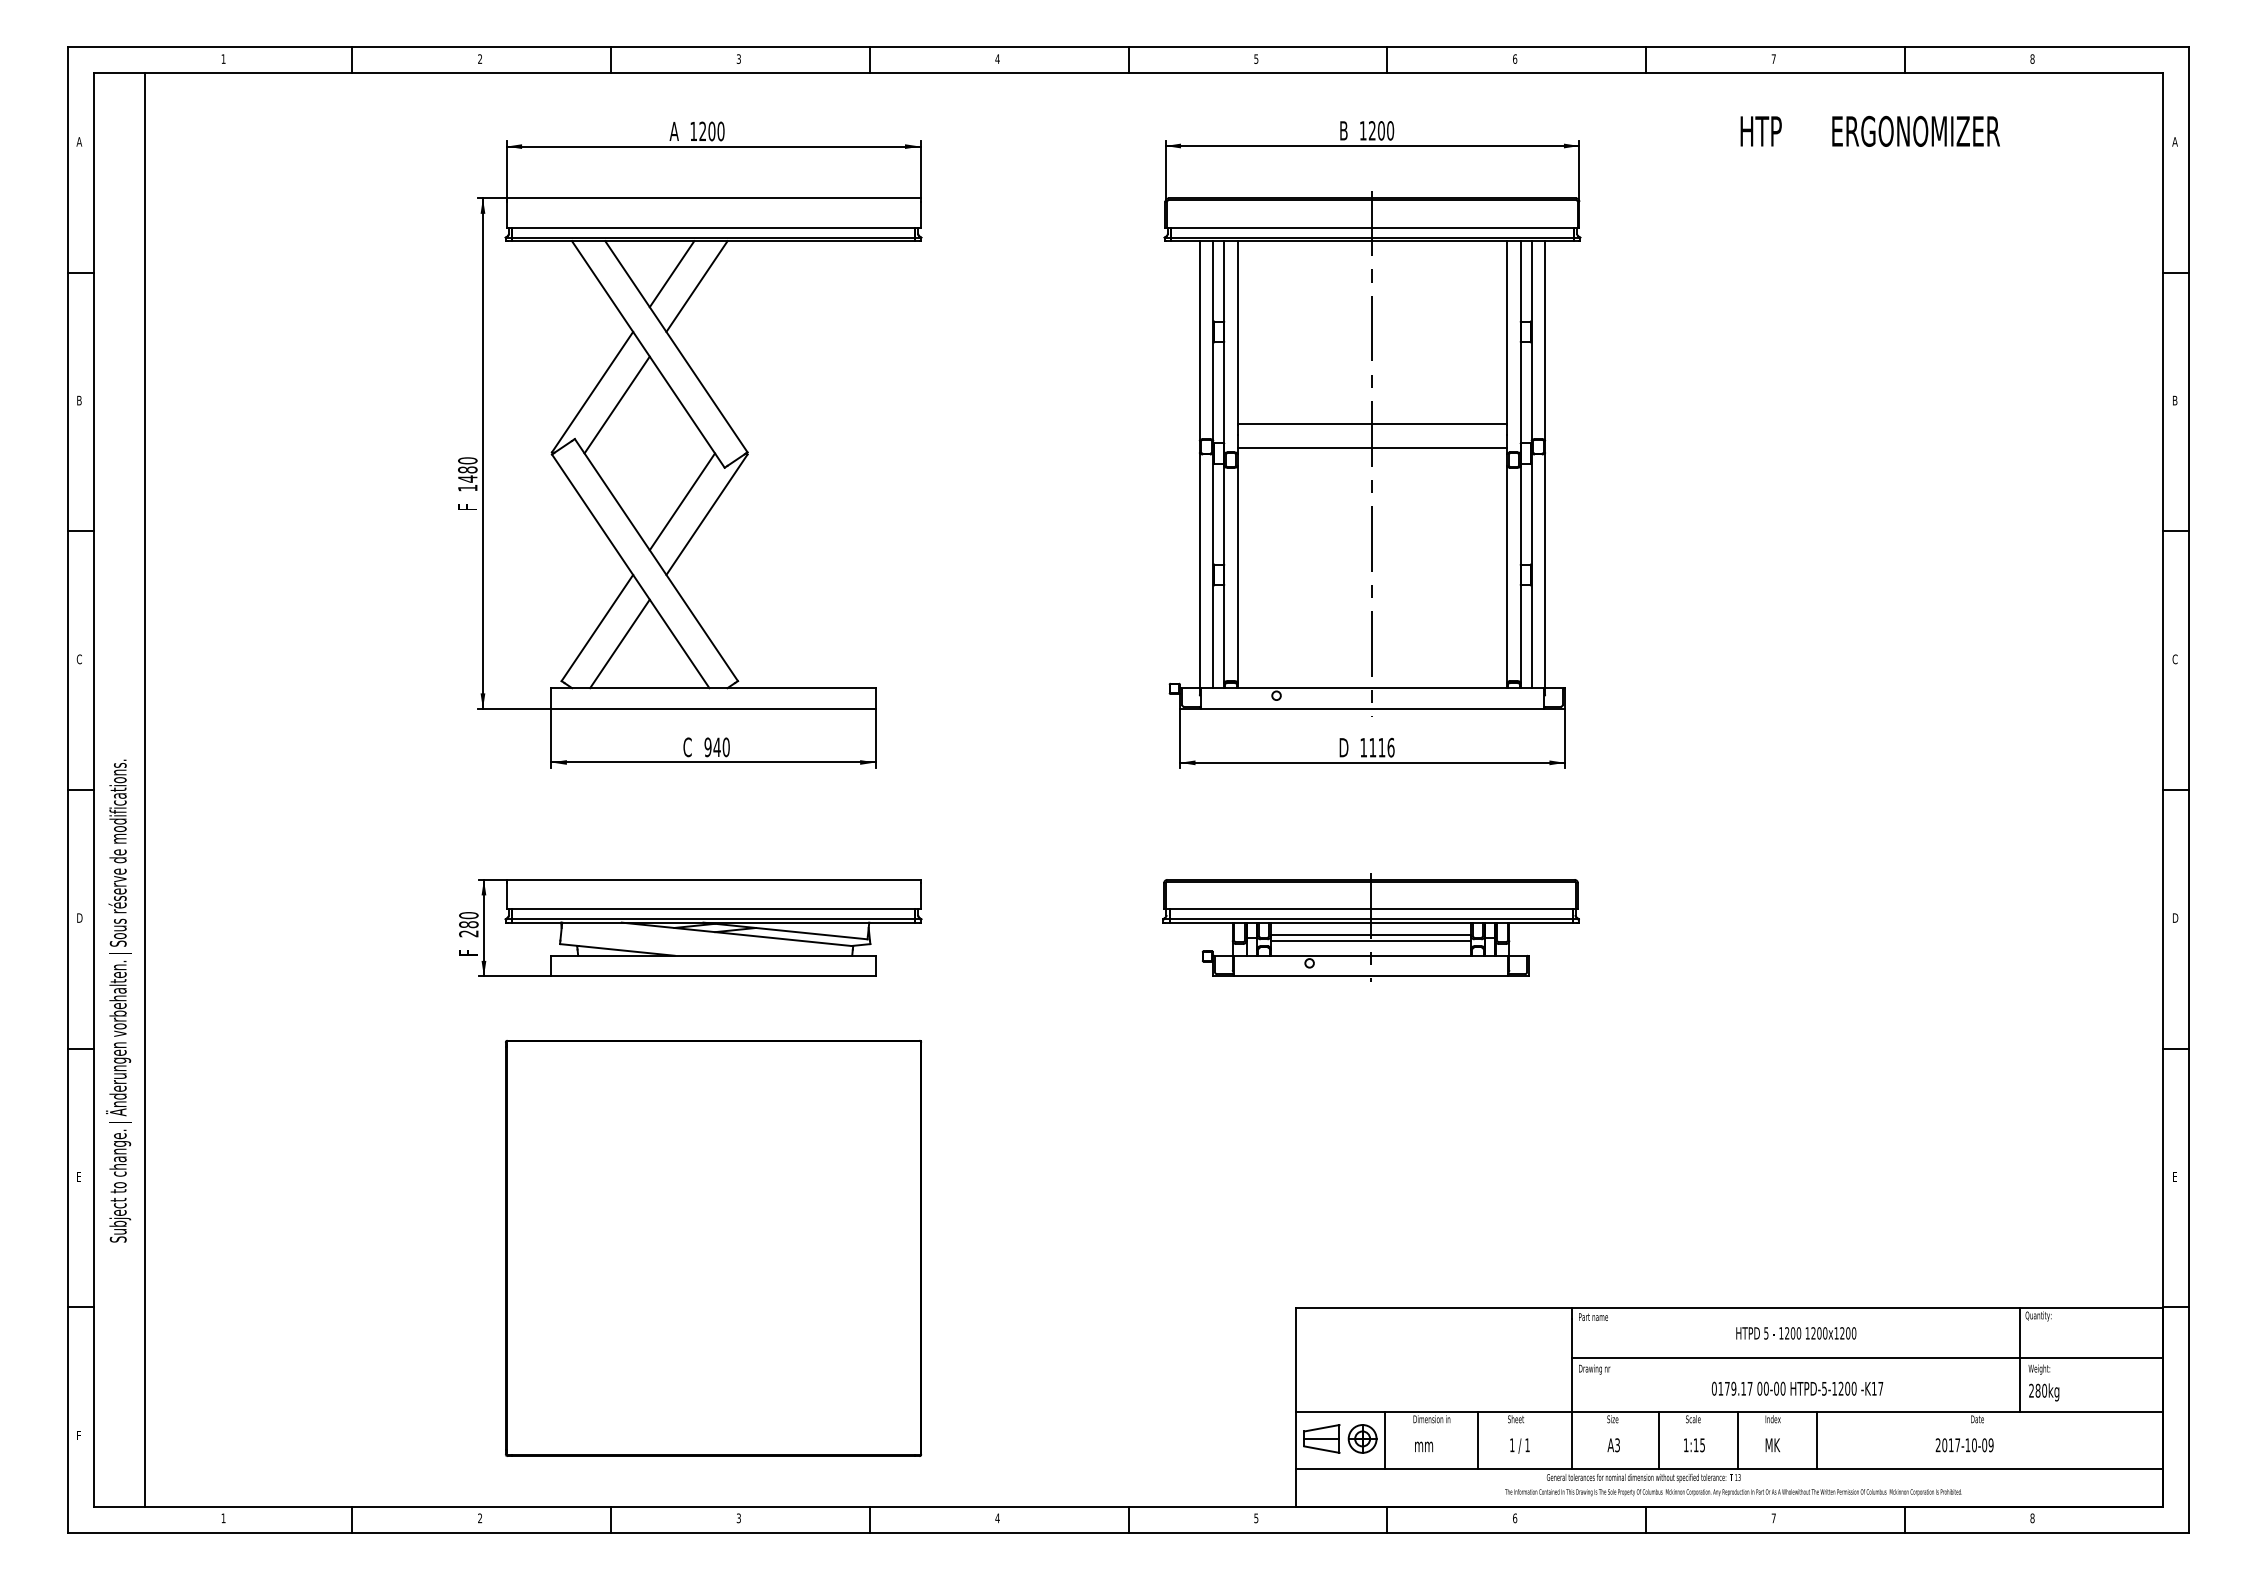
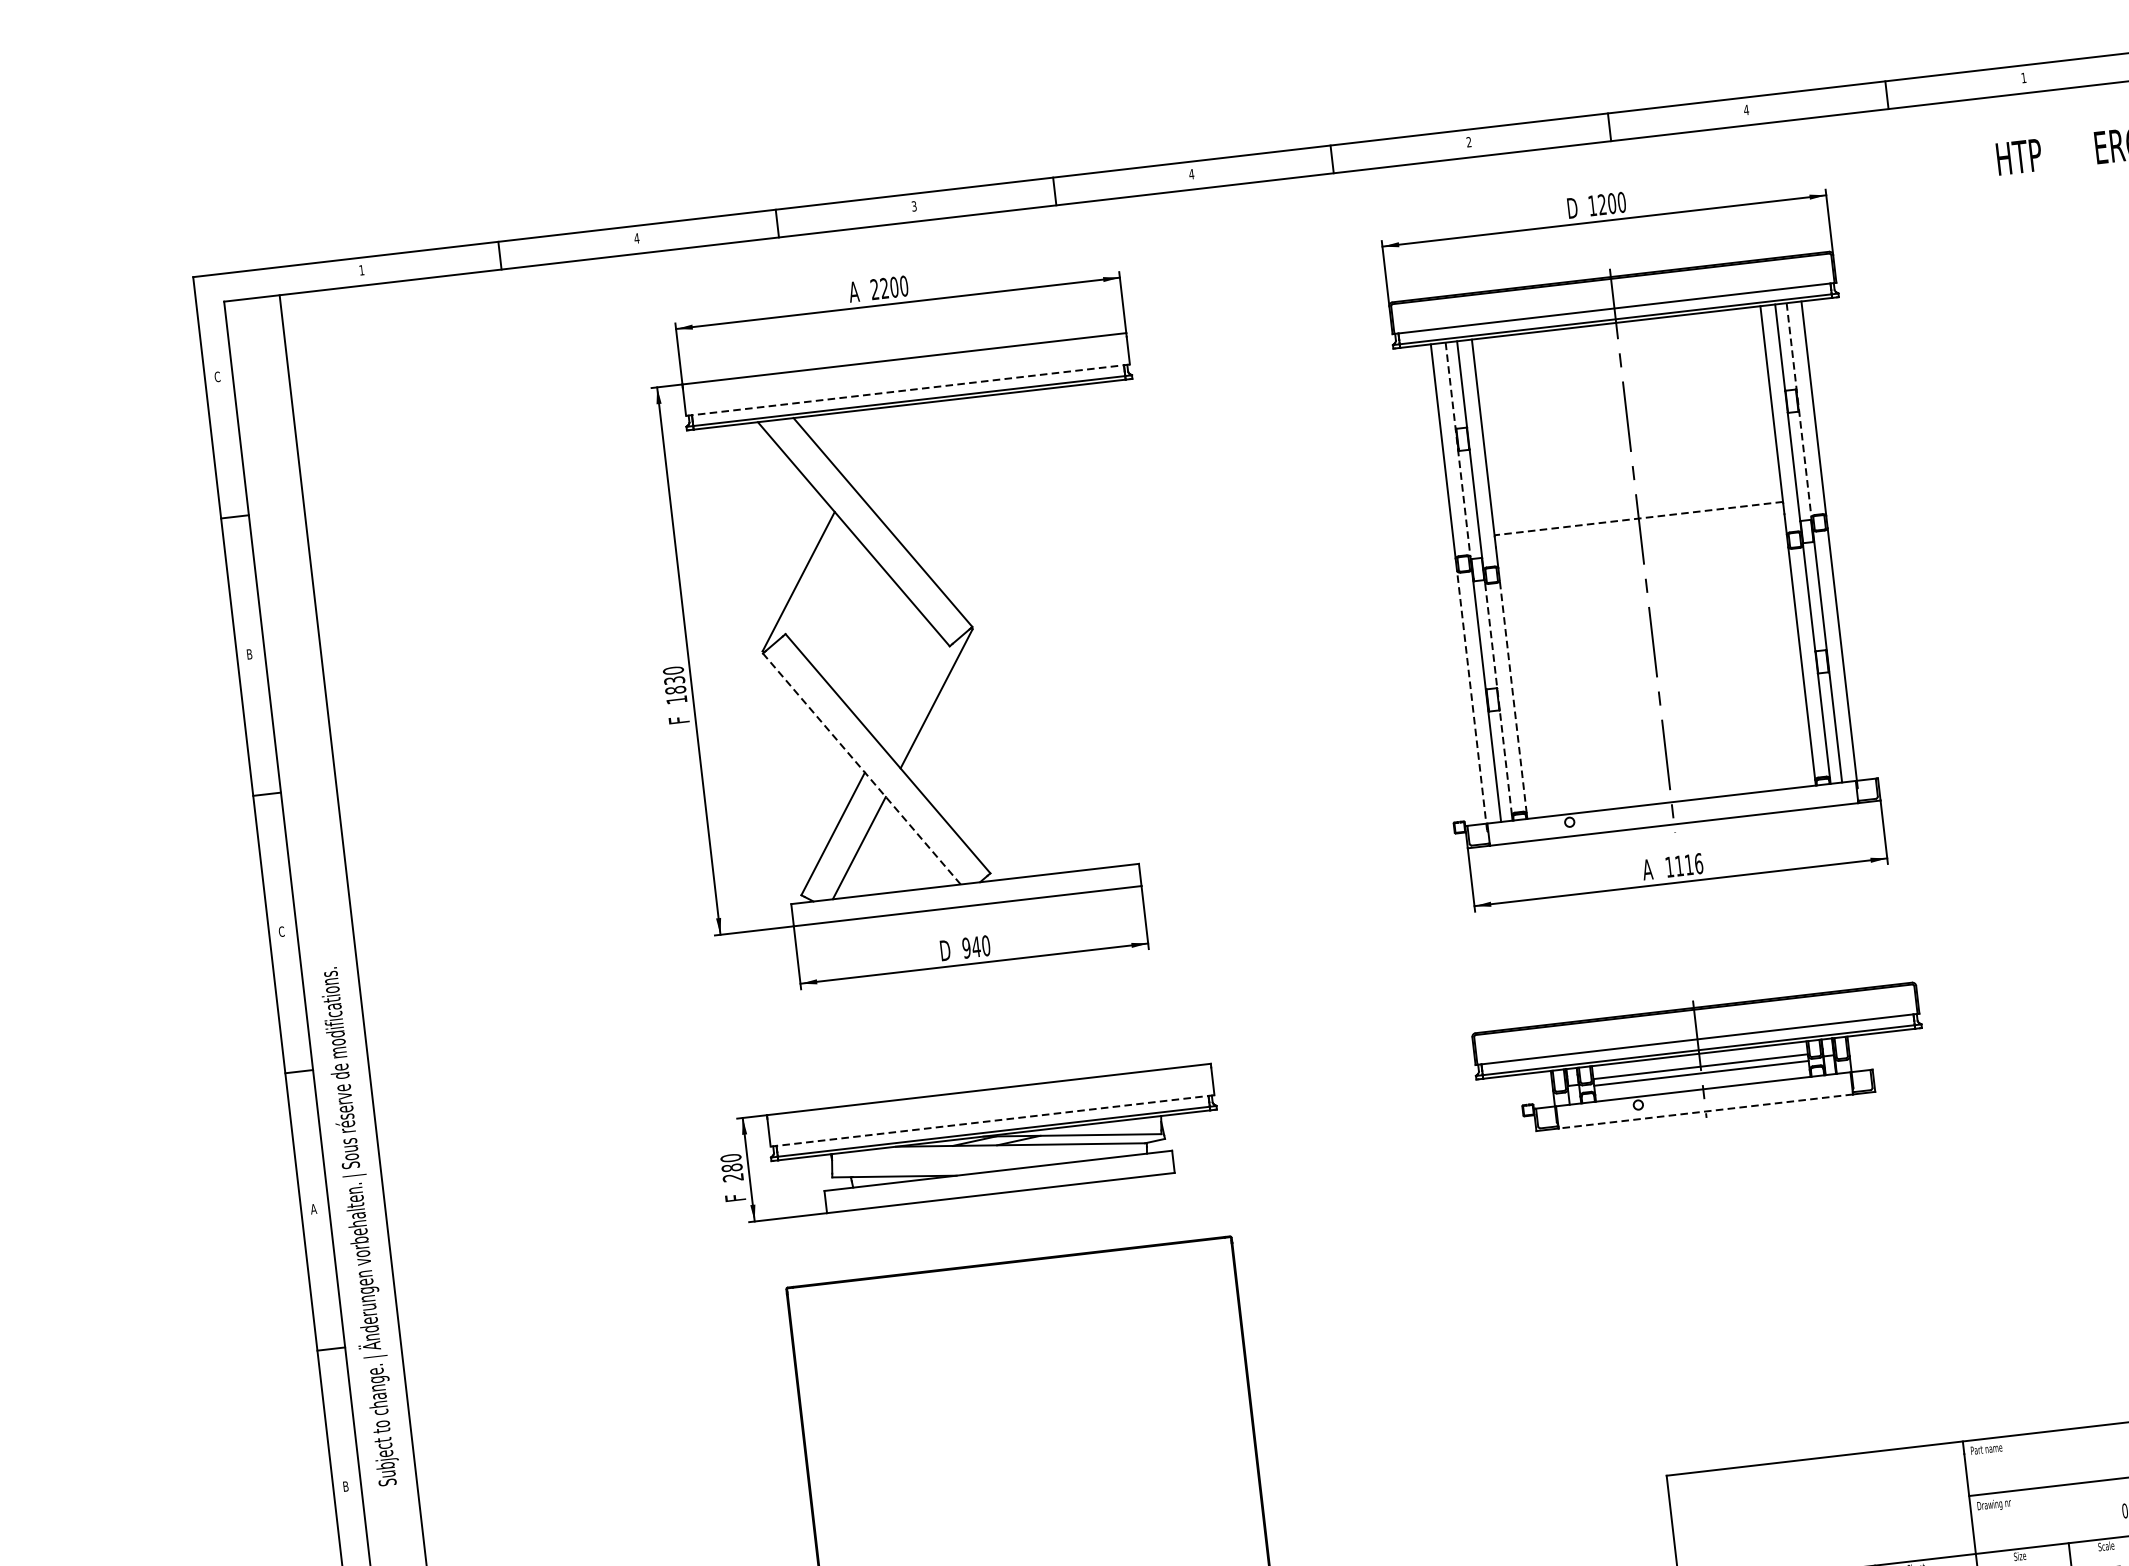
text: (479, 58) -> (636, 237), 2 -> 4
text: (1256, 58) -> (1469, 141), 5 -> 2
text: (1514, 58) -> (1745, 109), 6 -> 4
text: (1773, 58) -> (2023, 77), 7 -> 1
text: (693, 130) -> (874, 288), 1200 -> 2200
text: (1344, 131) -> (1572, 208), B -> D
text: (79, 141) -> (217, 376), A -> C
line: (713, 227) -> (907, 390), solid -> dashed
line: (671, 274) -> (868, 445), removed
line: (696, 286) -> (897, 455), removed
line: (1213, 341) -> (1458, 450), solid -> dashed
line: (1531, 341) -> (1799, 410), solid -> dashed
line: (616, 404) -> (825, 591), removed
line: (1372, 423) -> (1638, 518), solid -> dashed
line: (1372, 447) -> (1641, 544), removed
text: (467, 474) -> (674, 685), 1480 -> 1830
line: (682, 501) -> (908, 687), removed
line: (630, 571) -> (861, 769), solid -> dashed
line: (1199, 573) -> (1471, 700), solid -> dashed
line: (1224, 574) -> (1498, 698), solid -> dashed
line: (1237, 574) -> (1512, 697), solid -> dashed
text: (687, 747) -> (944, 950), C -> D
text: (1343, 747) -> (1647, 869), D -> A
line: (713, 909) -> (992, 1121), solid -> dashed
text: (79, 917) -> (313, 1208), D -> A
line: (1370, 976) -> (1705, 1111), solid -> dashed
text: (118, 1000) -> (358, 1226), moved
text: (79, 1176) -> (345, 1486), E -> B

